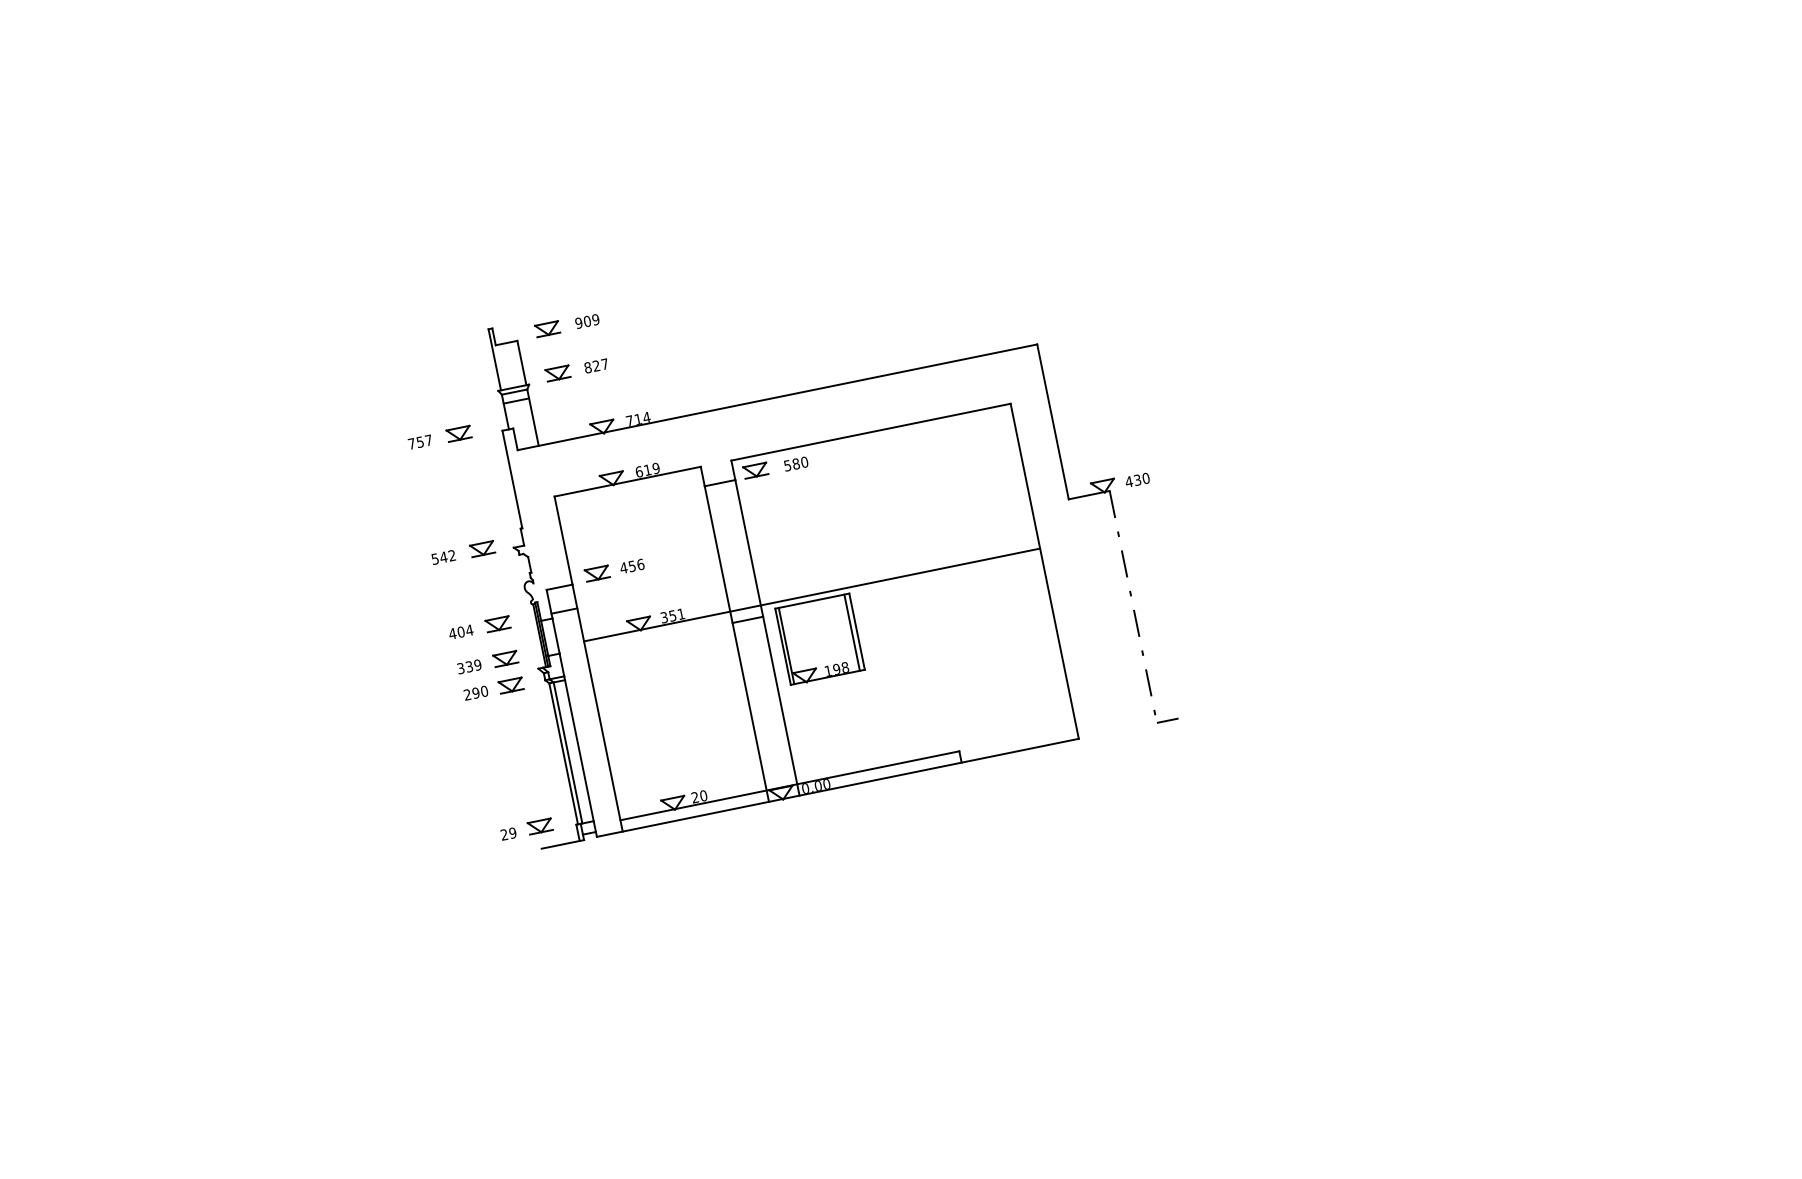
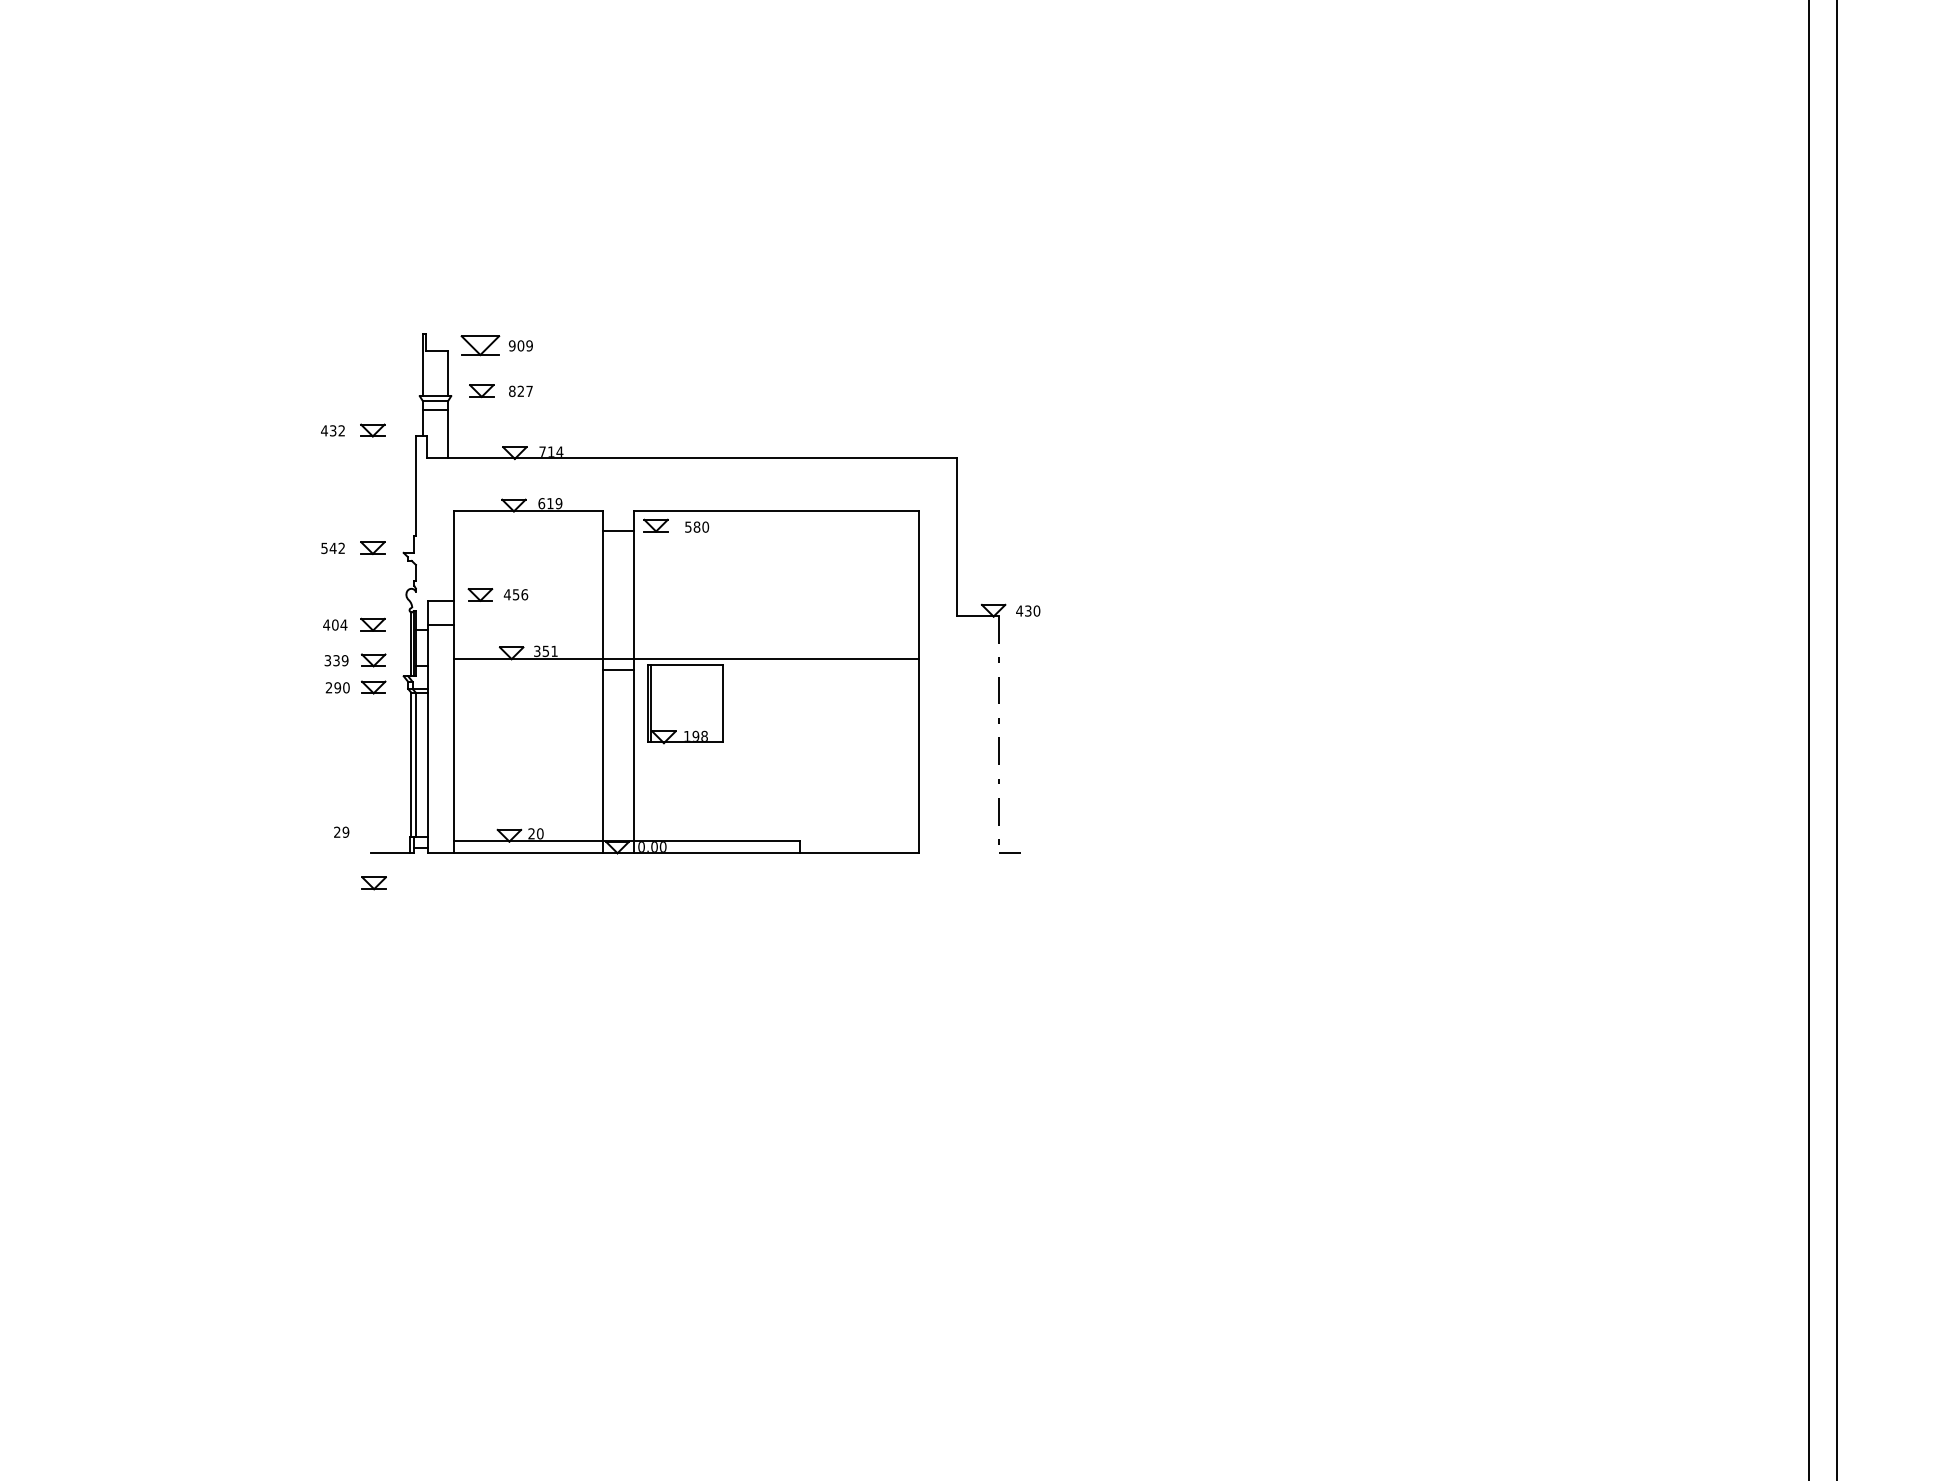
part: (547, 329) -> (480, 345), size x1.6
text: (419, 441) -> (332, 430), 757 -> 432
line: (852, 632) -> (718, 703), removed
part: (539, 826) -> (373, 883), moved

